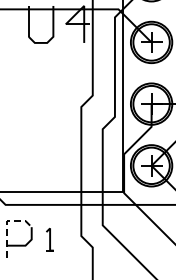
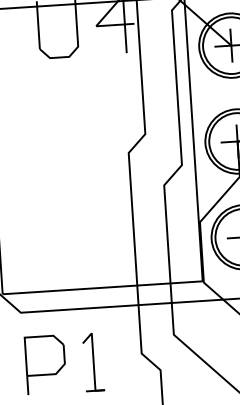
line: (7, 224) -> (25, 343), dashed -> solid
part: (49, 239) -> (92, 362), size x1.67

